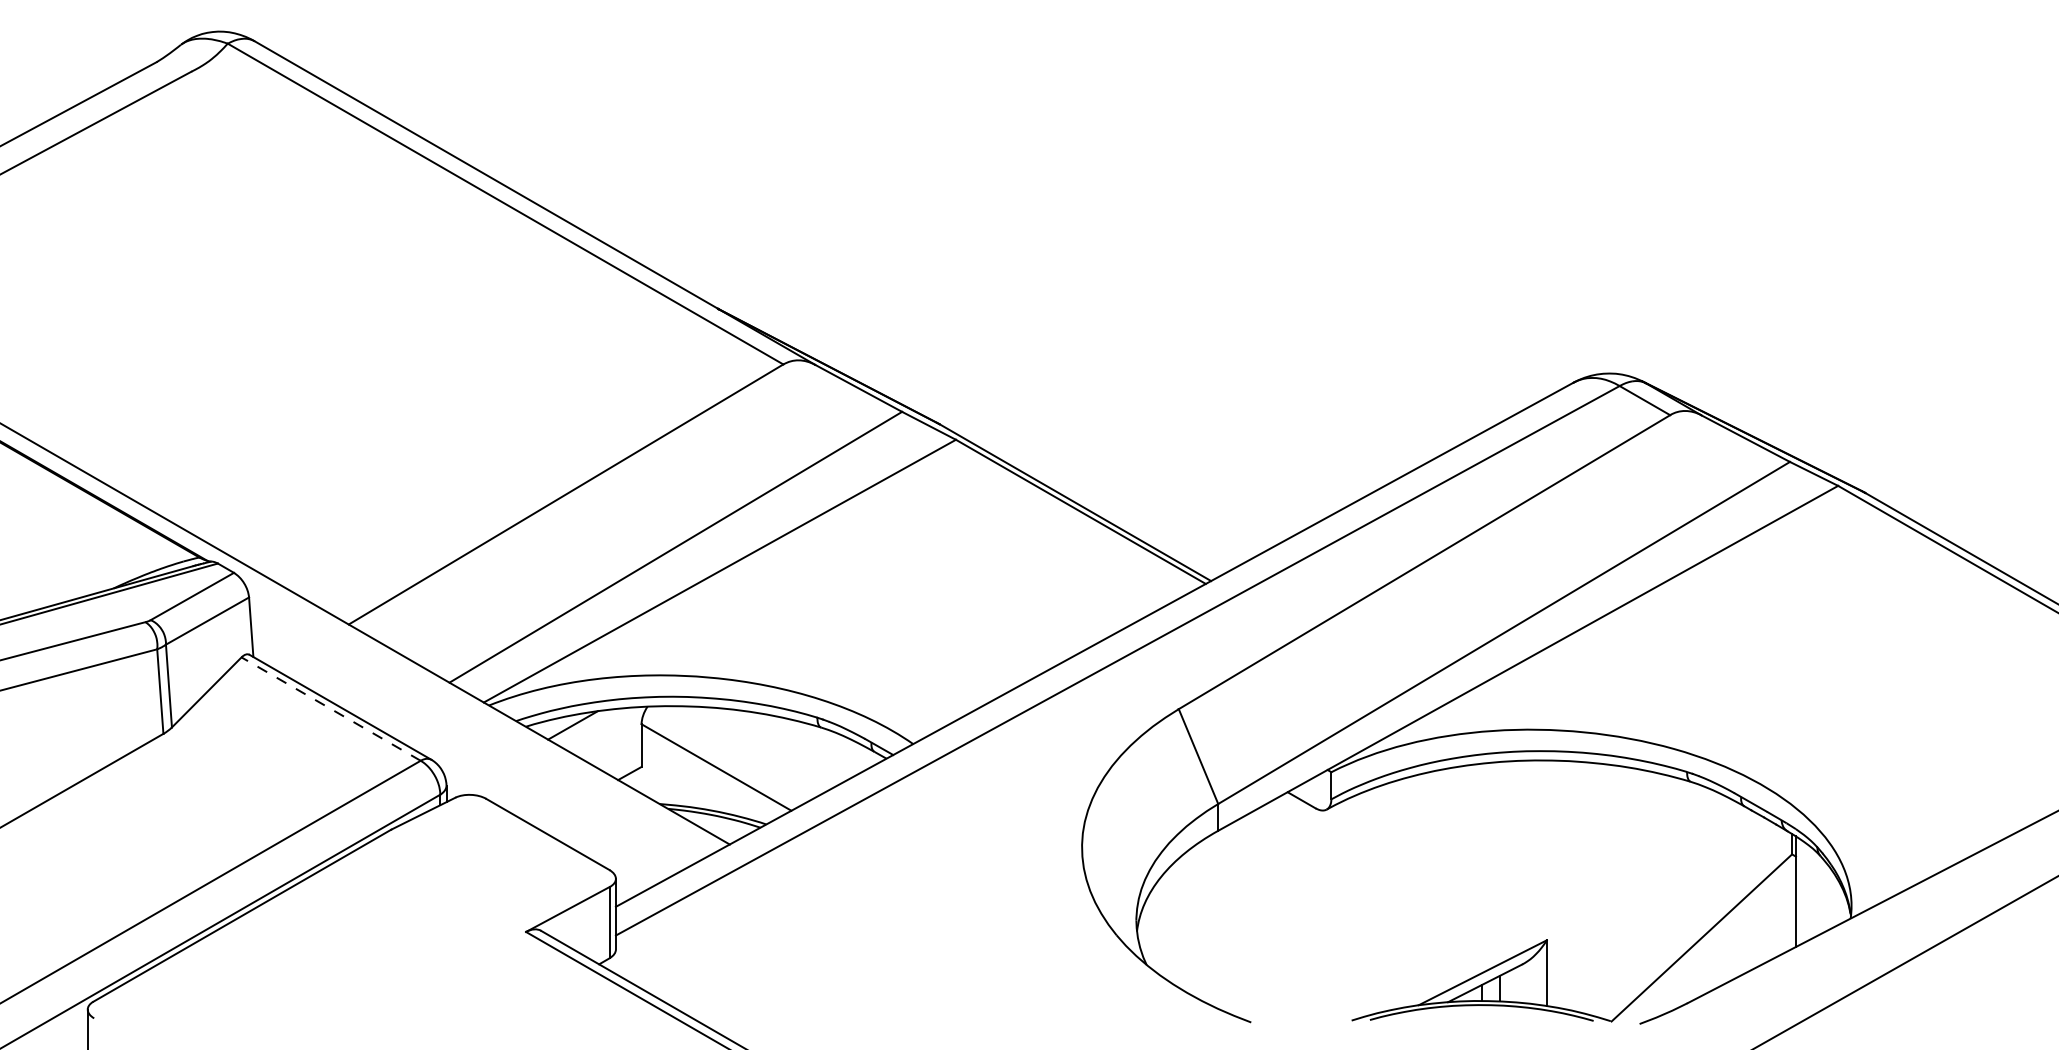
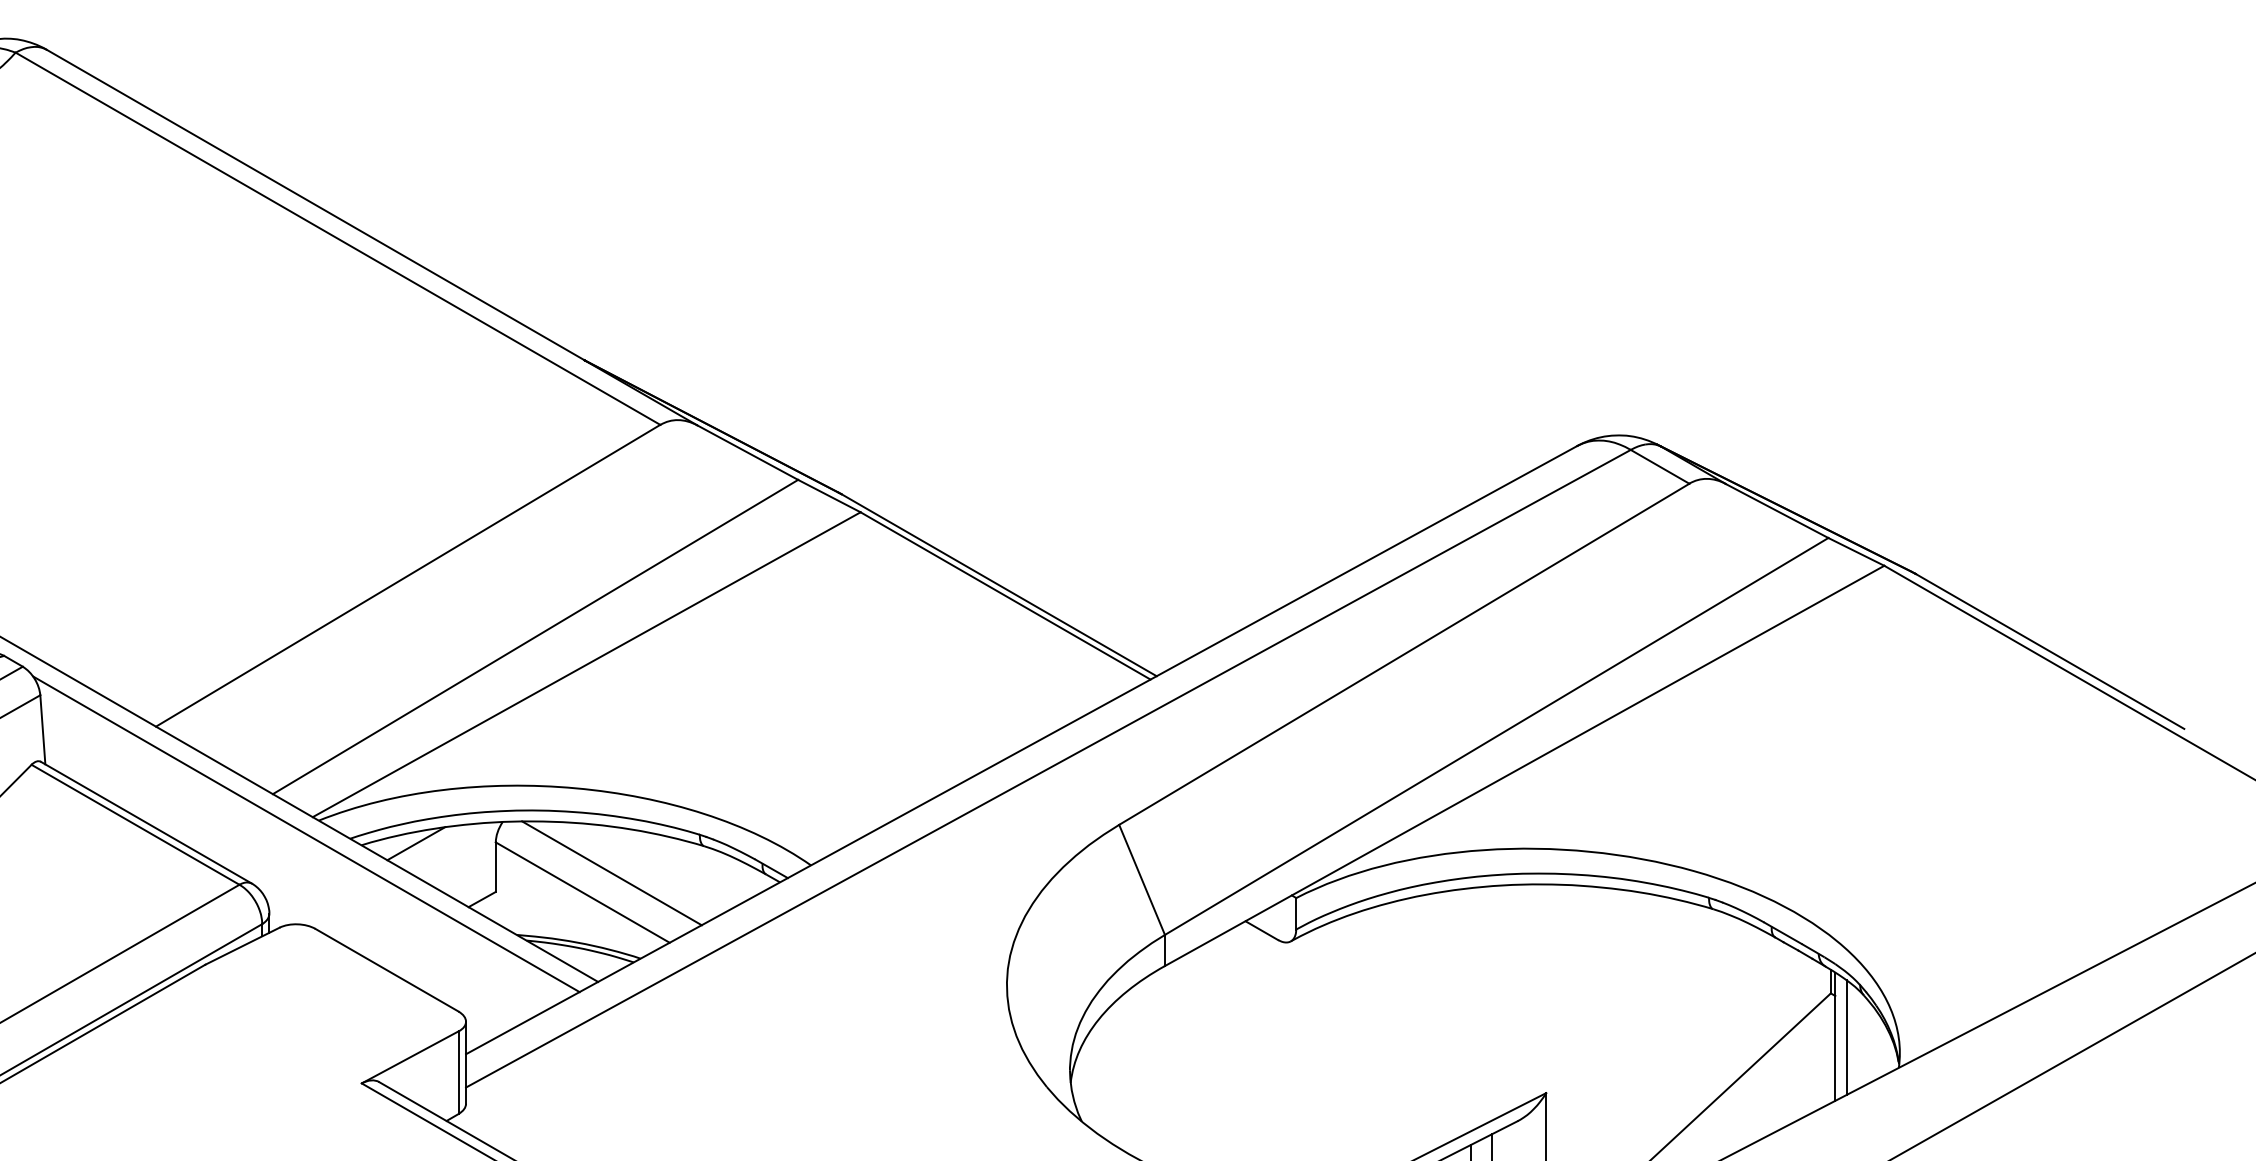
line: (330, 708) -> (134, 824), dashed -> solid
line: (477, 717) -> (305, 834), added
line: (741, 750) -> (611, 872), added
line: (1805, 892) -> (1846, 1037), added

